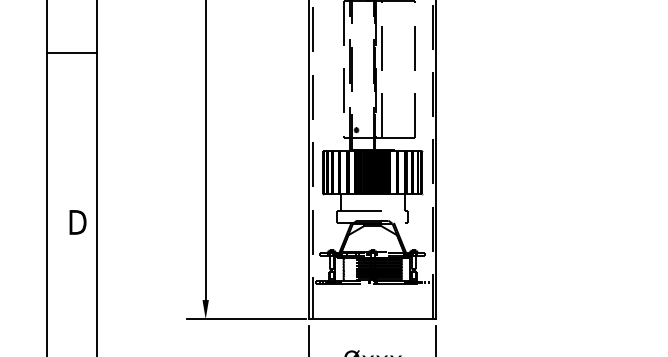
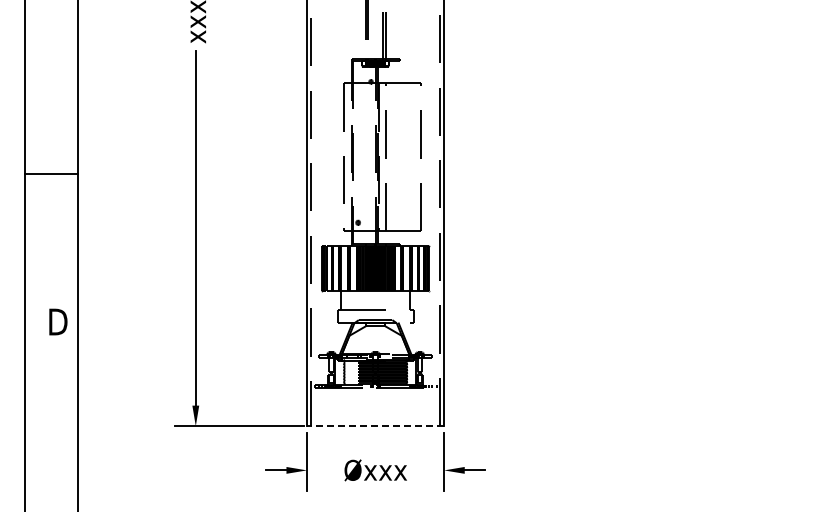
line: (71, 53) -> (51, 174), moved
line: (372, 319) -> (375, 426), solid -> dashed

